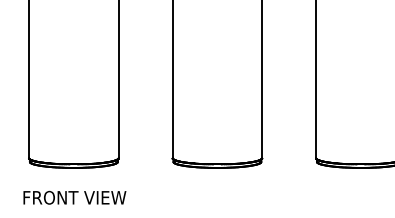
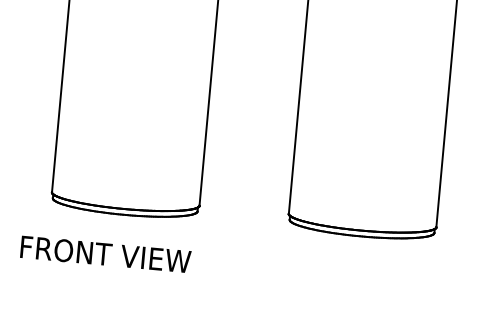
text: (74, 197) -> (105, 253), moved

